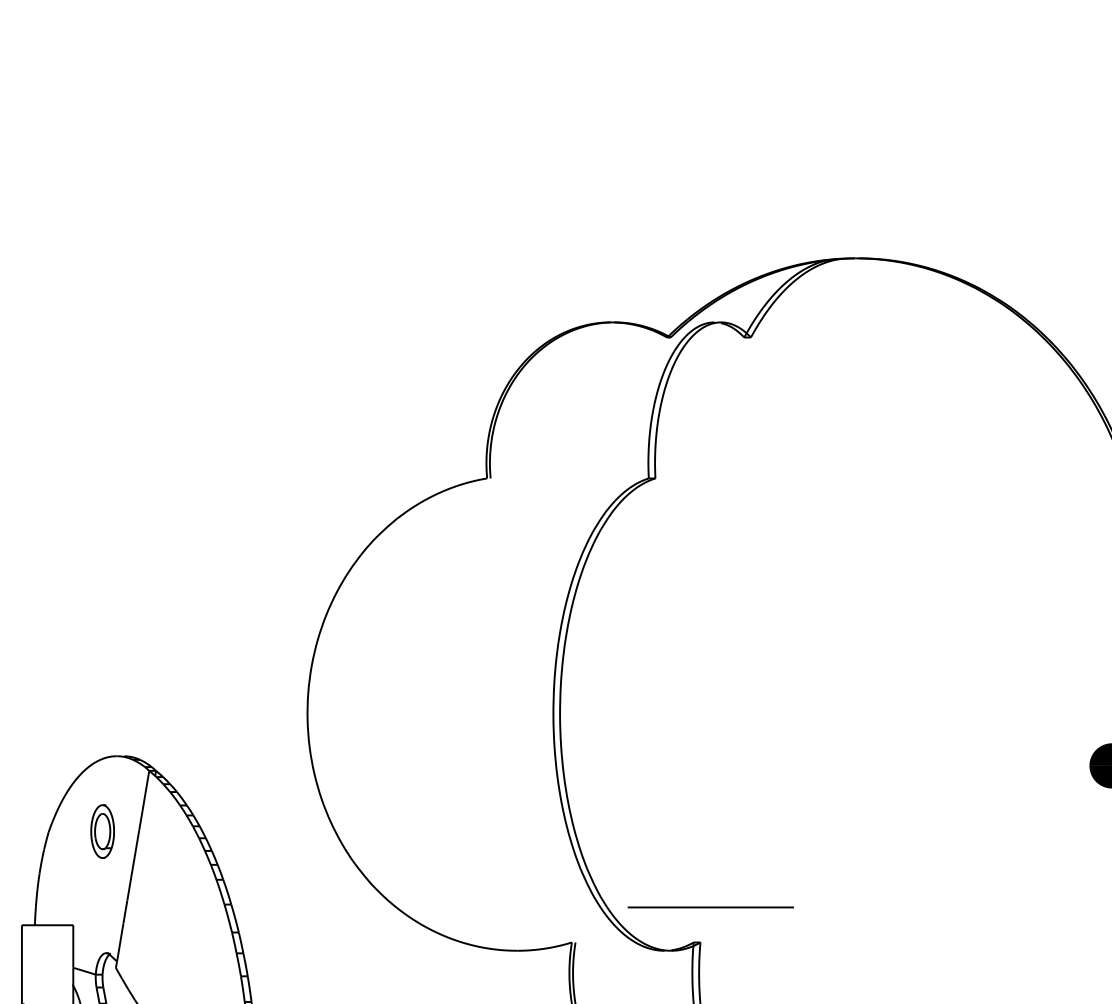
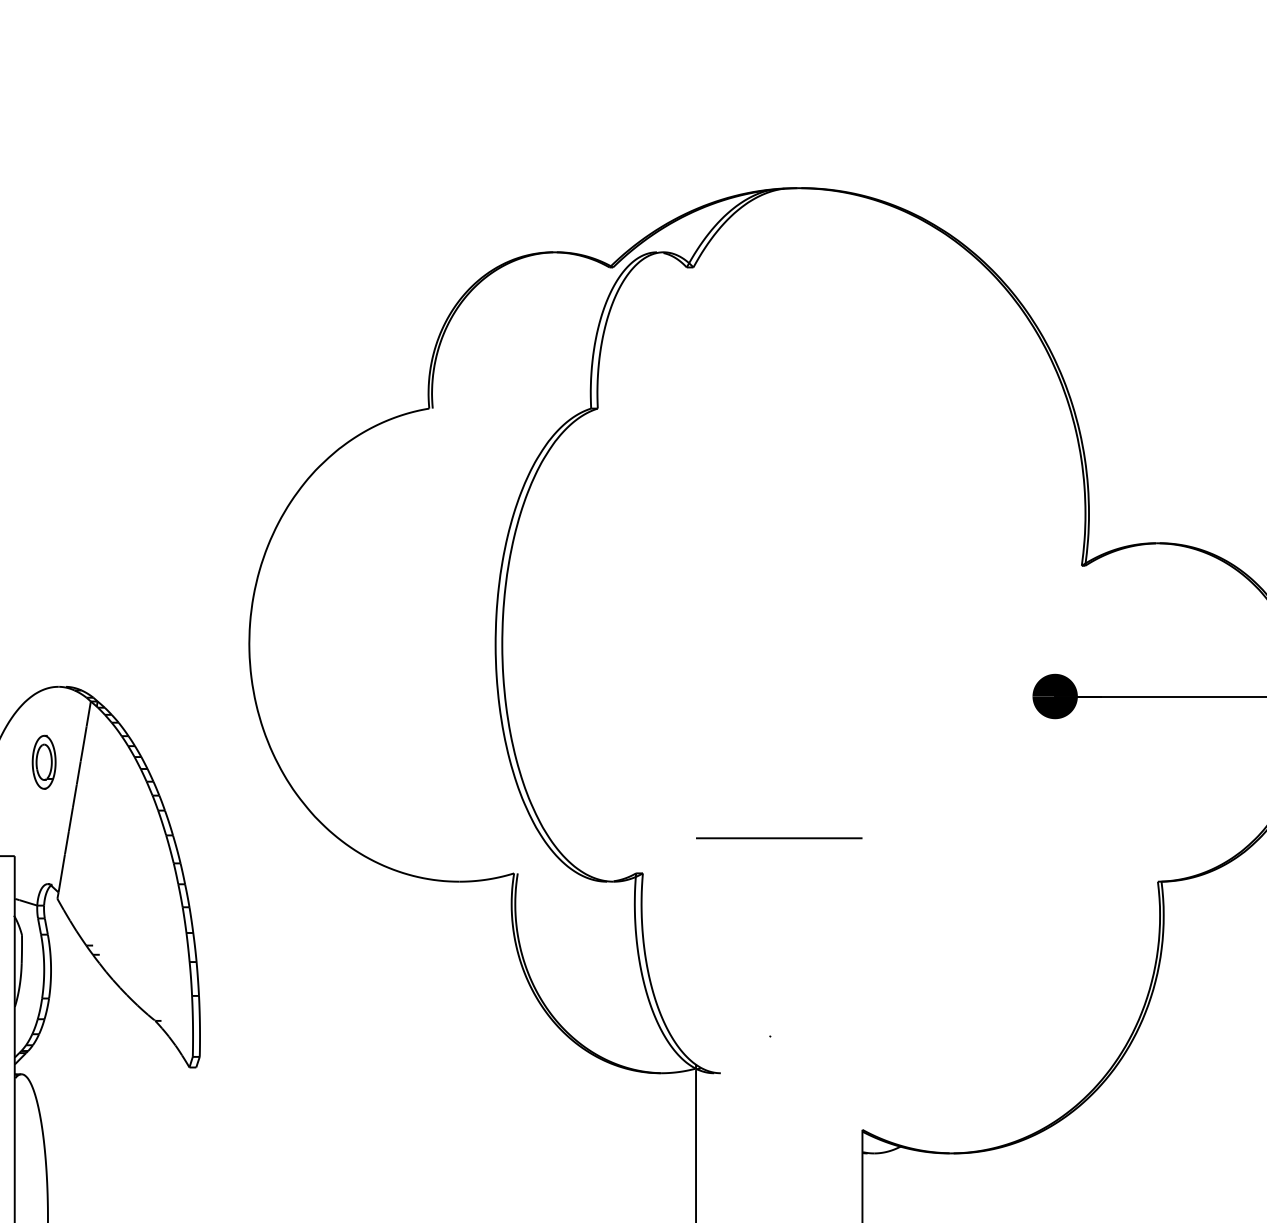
line: (711, 907) -> (779, 838), moved

